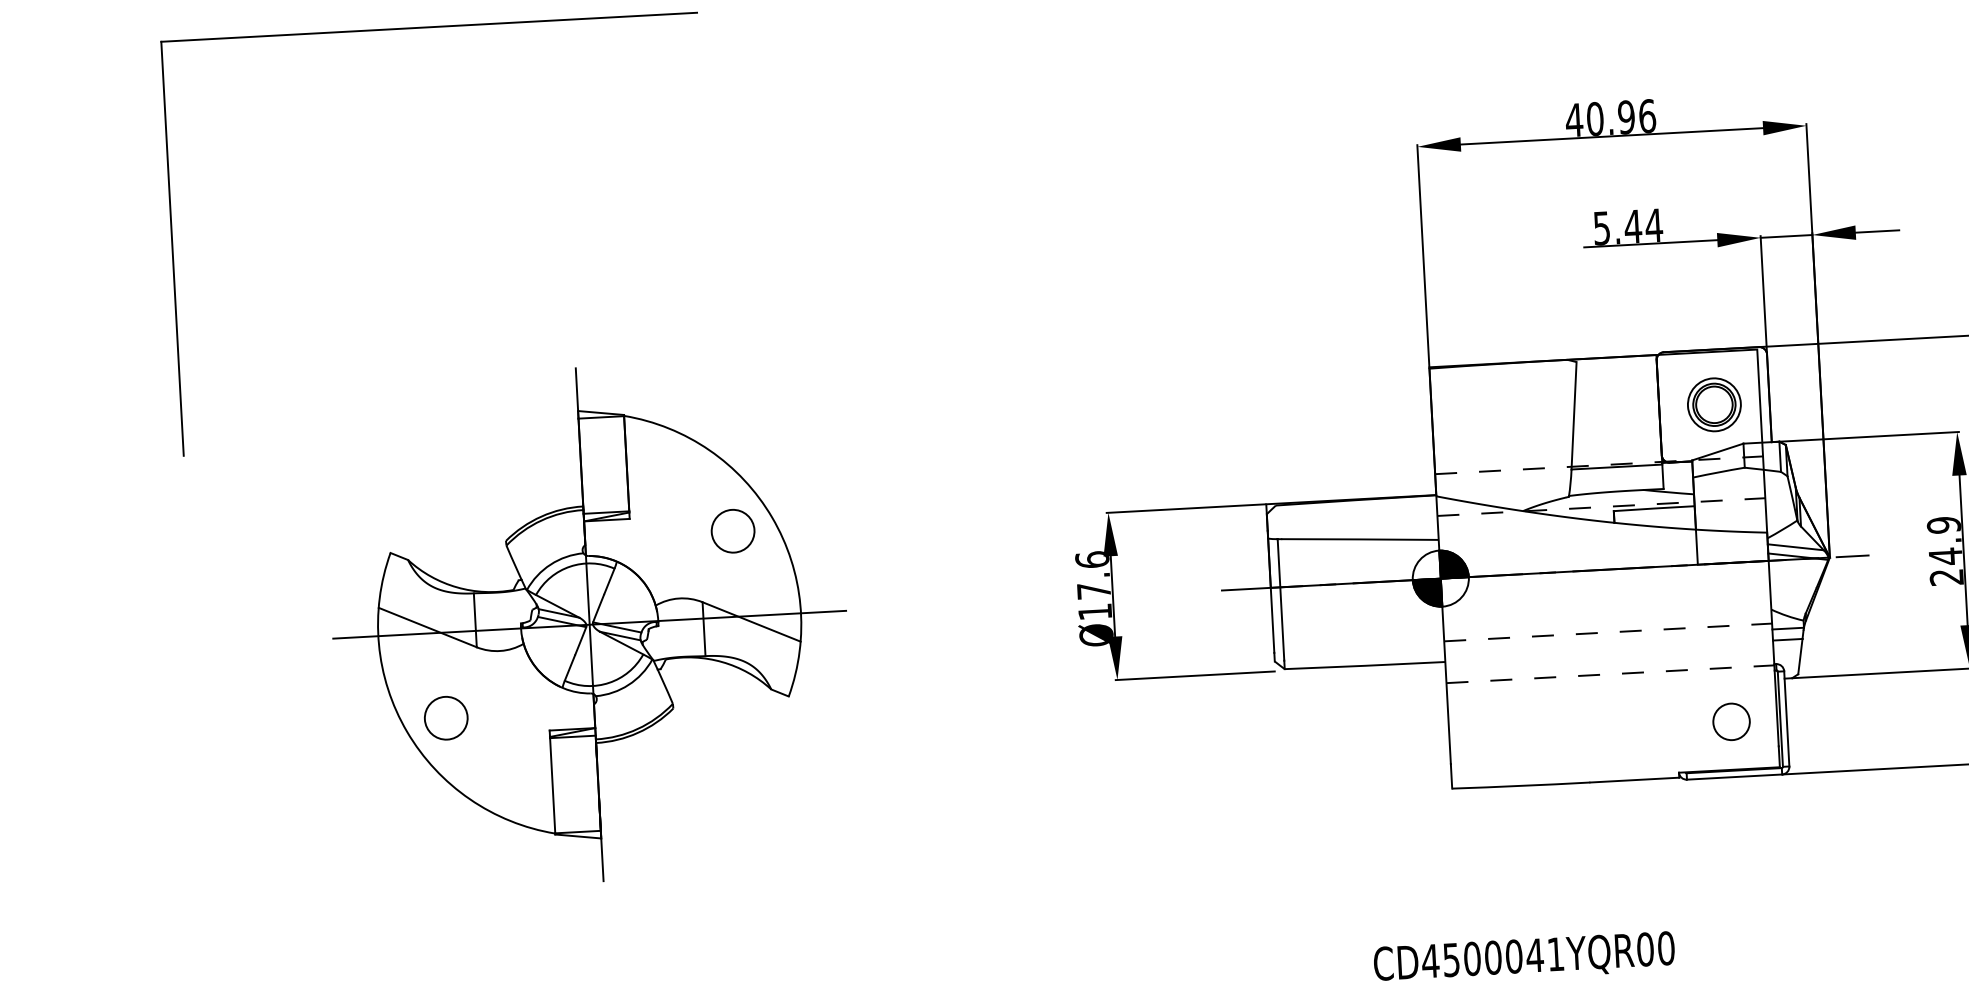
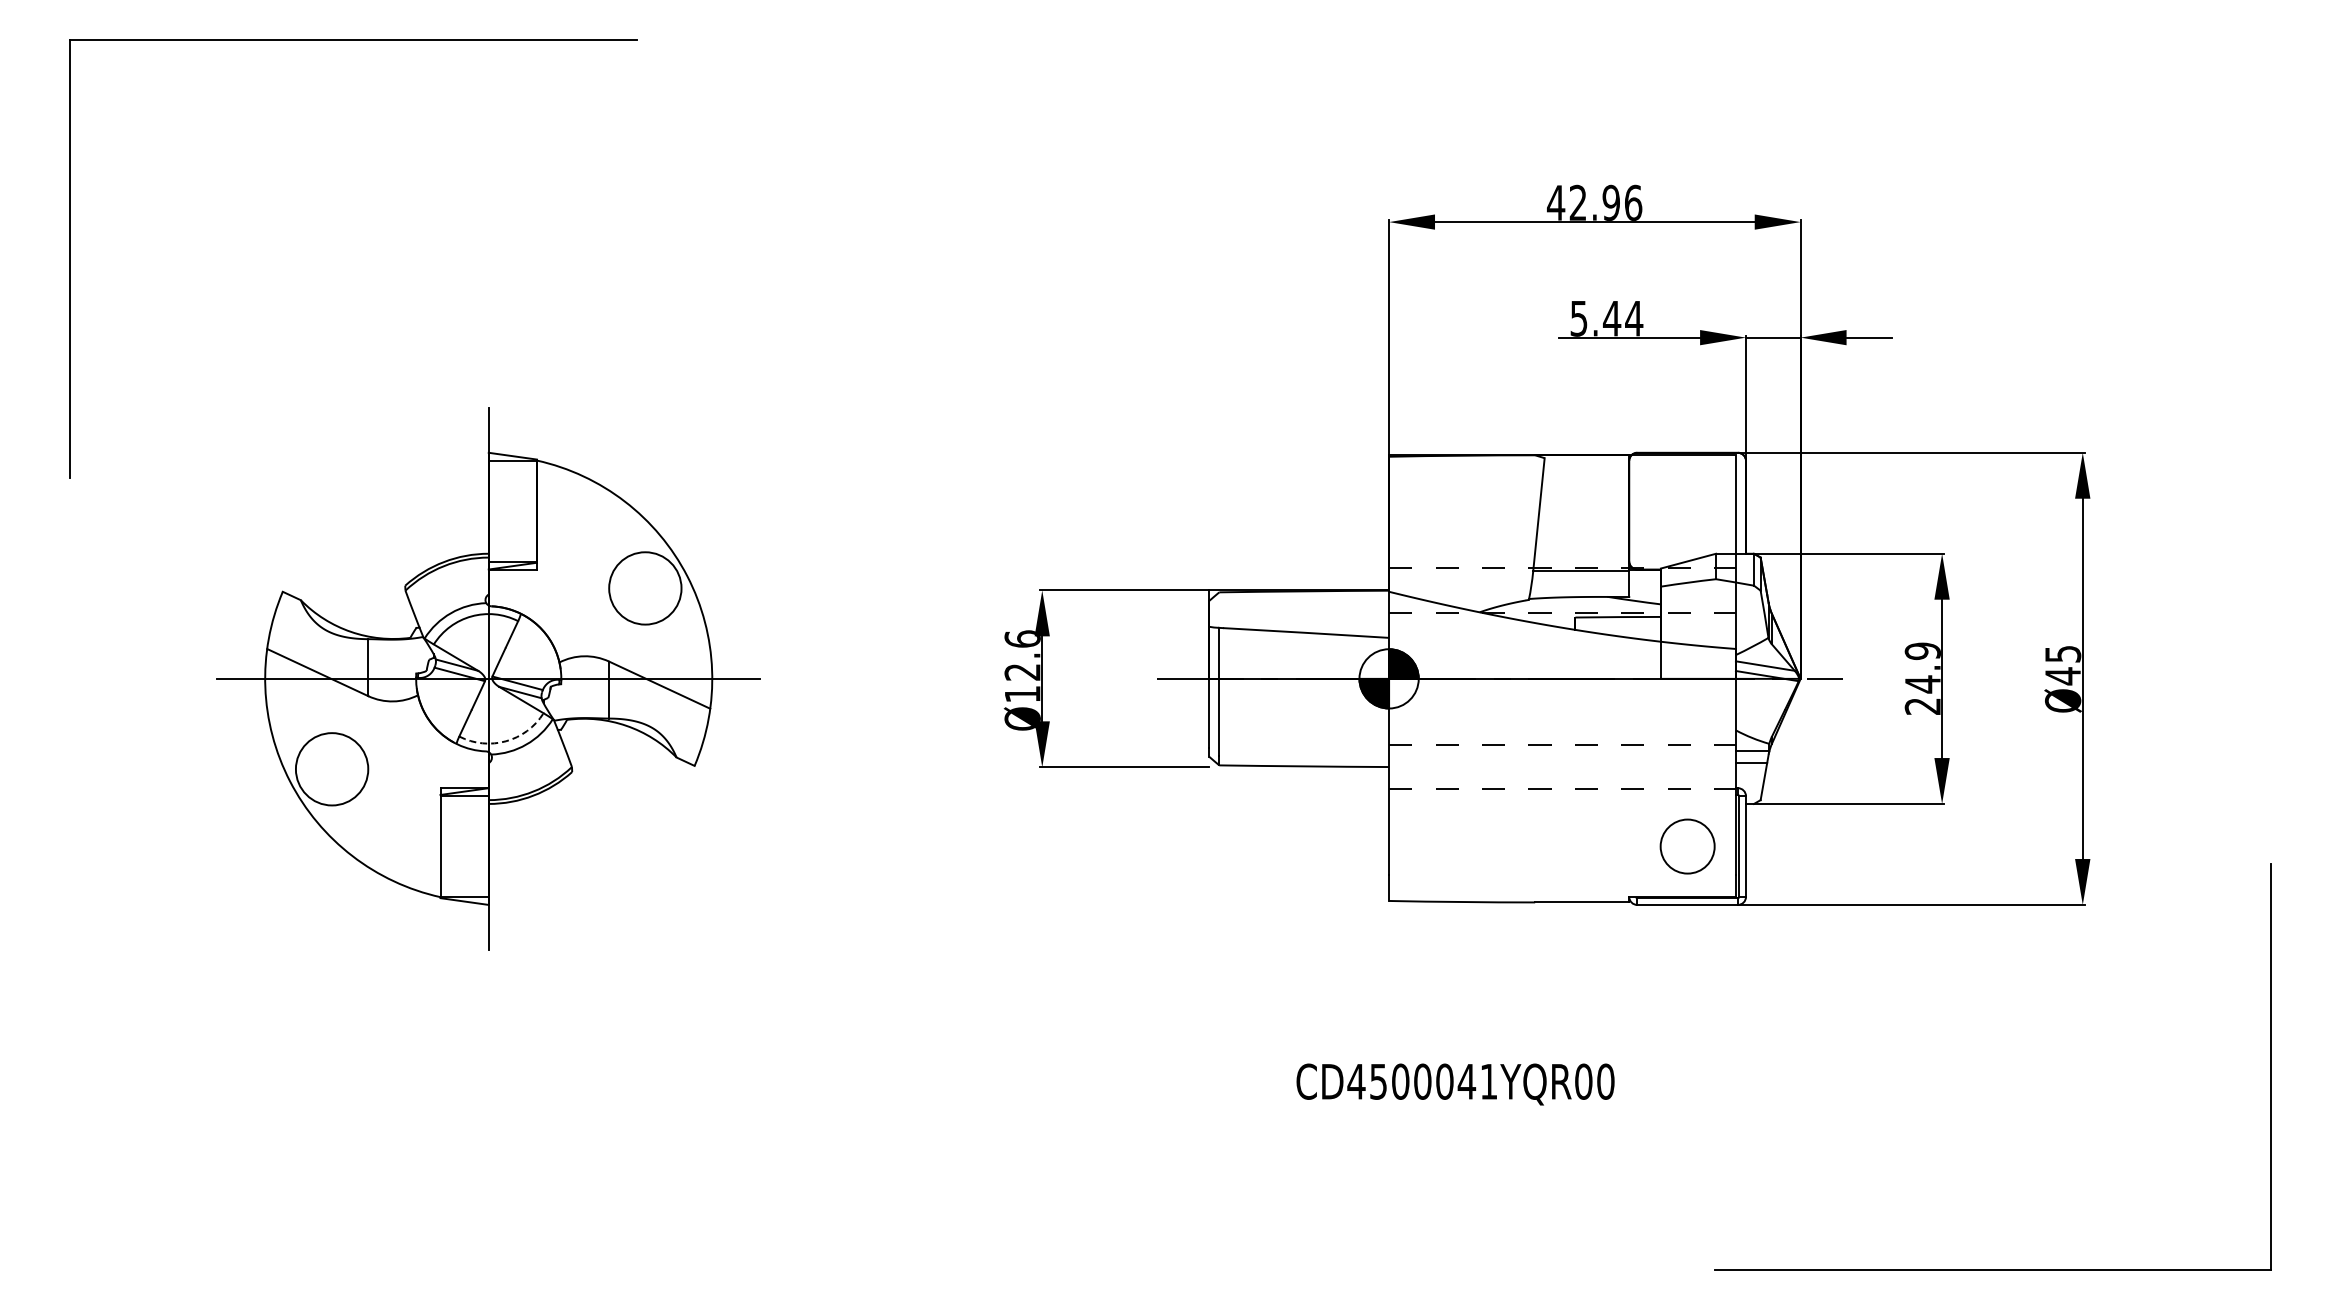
text: (1594, 118) -> (1577, 202), 40.96 -> 42.96
part: (1714, 404) -> (1687, 510), removed
circle: (732, 531) -> (644, 588), size x1.6
text: (1093, 591) -> (1022, 672), Ø17.6 -> Ø12.6
arc: (608, 683) -> (505, 741), solid -> dashed
circle: (445, 717) -> (331, 768), size x1.6
circle: (1731, 721) -> (1687, 846), size x1.4

